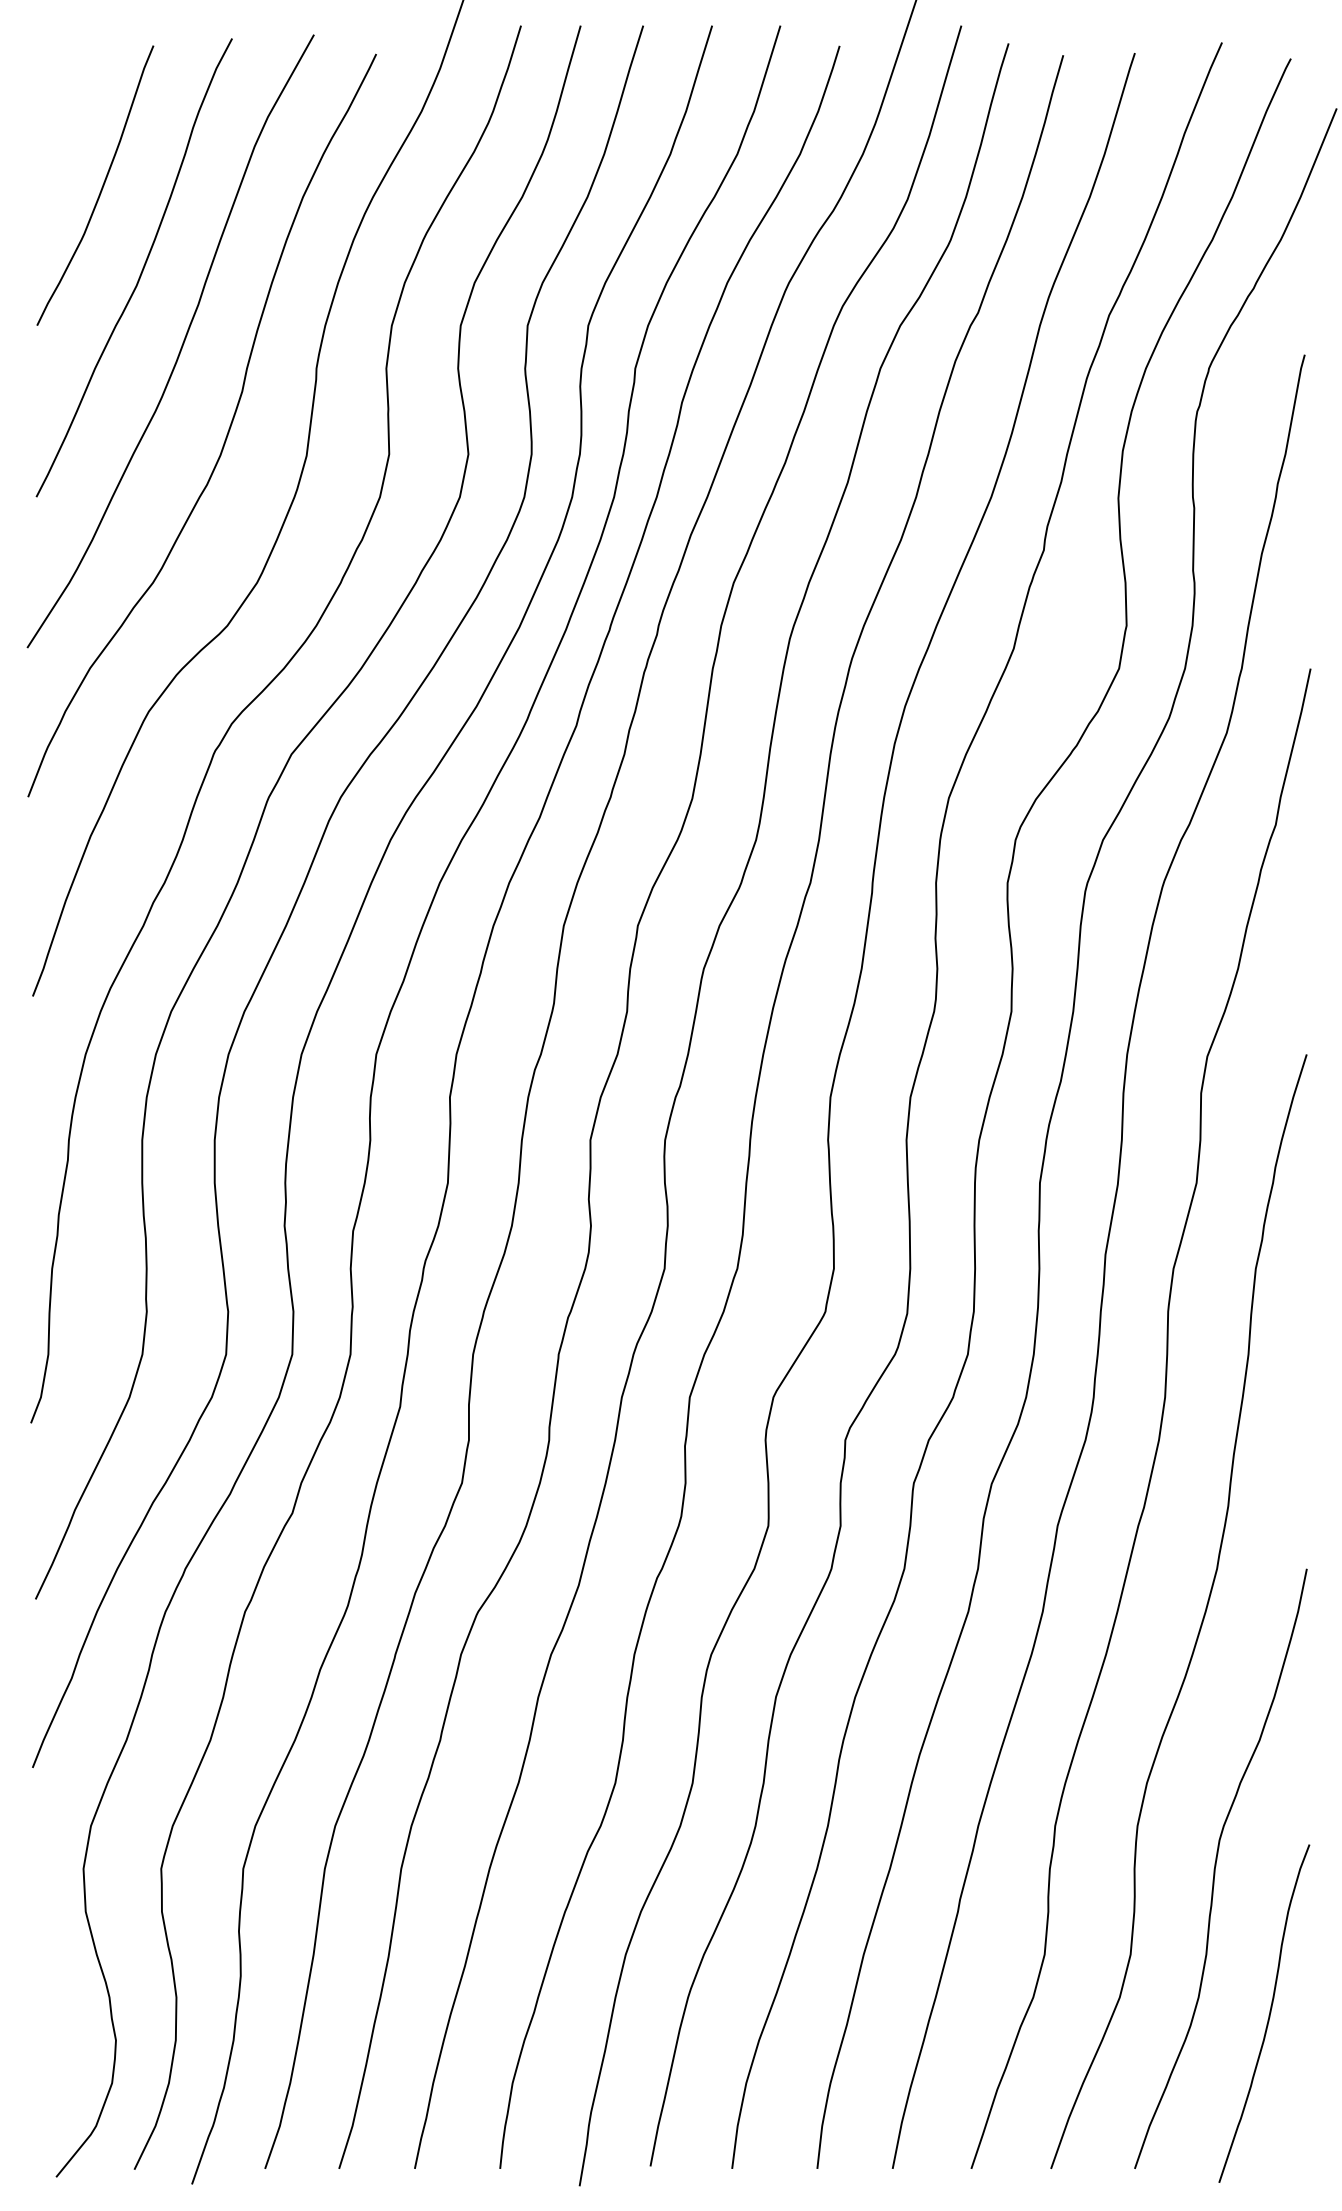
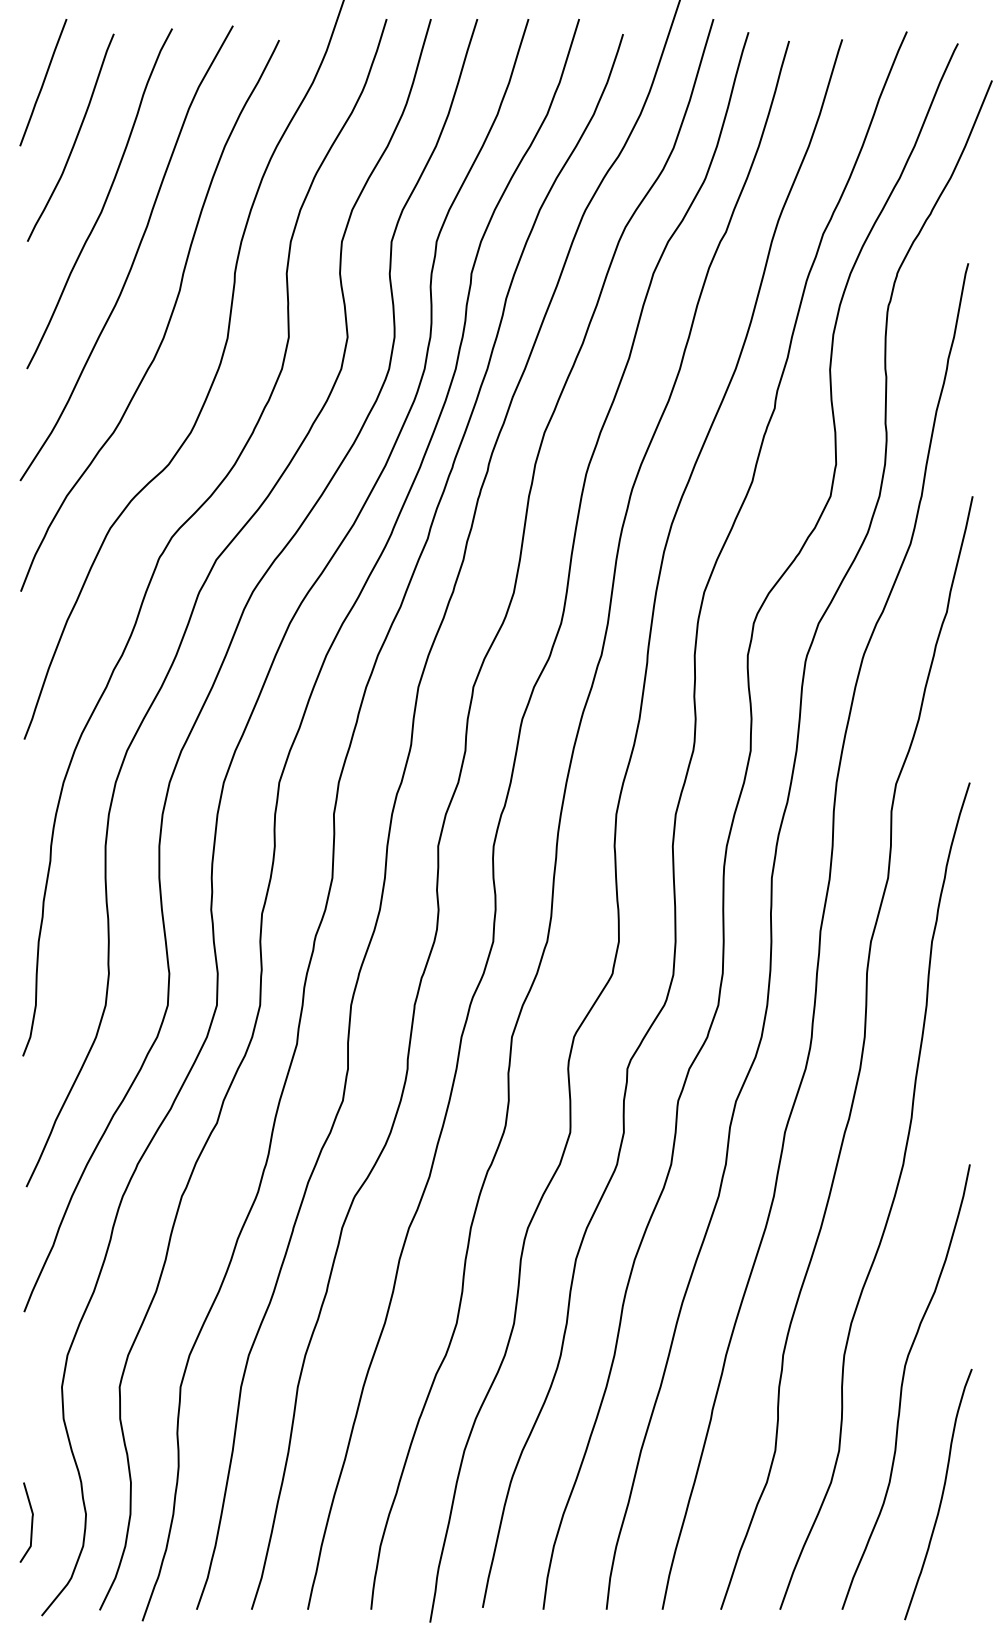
line: (58, 111) -> (43, 82), added
line: (42, 2051) -> (31, 1522), added

